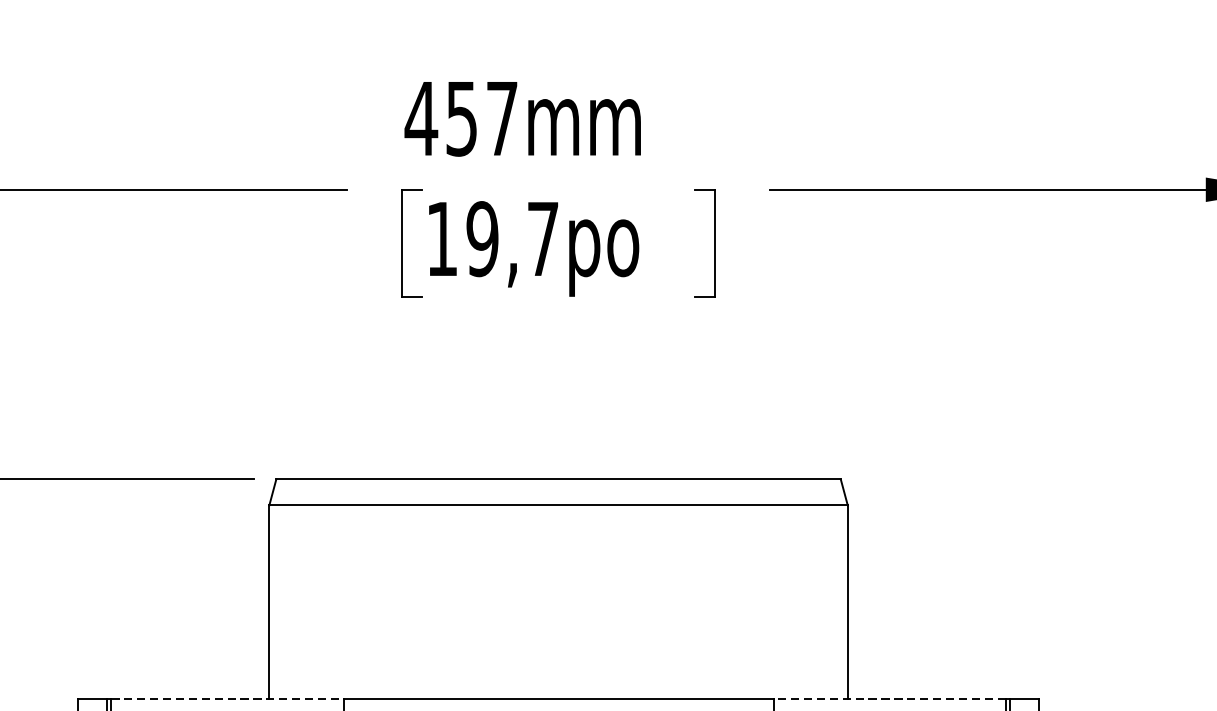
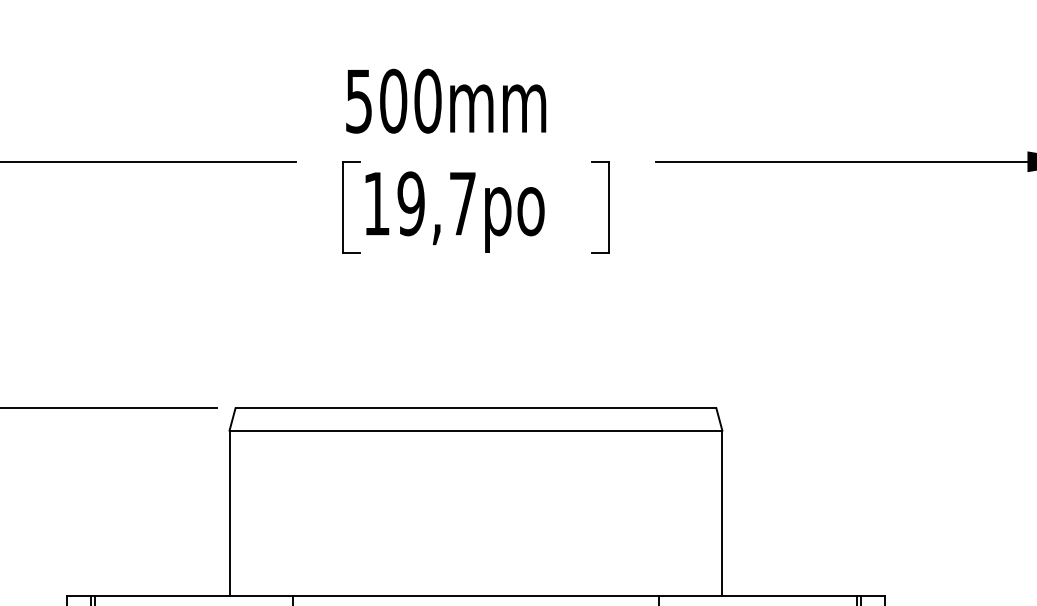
text: (460, 117) -> (392, 100), 457mm -> 500mm
line: (227, 698) -> (193, 595), dashed -> solid
line: (890, 698) -> (758, 595), dashed -> solid

